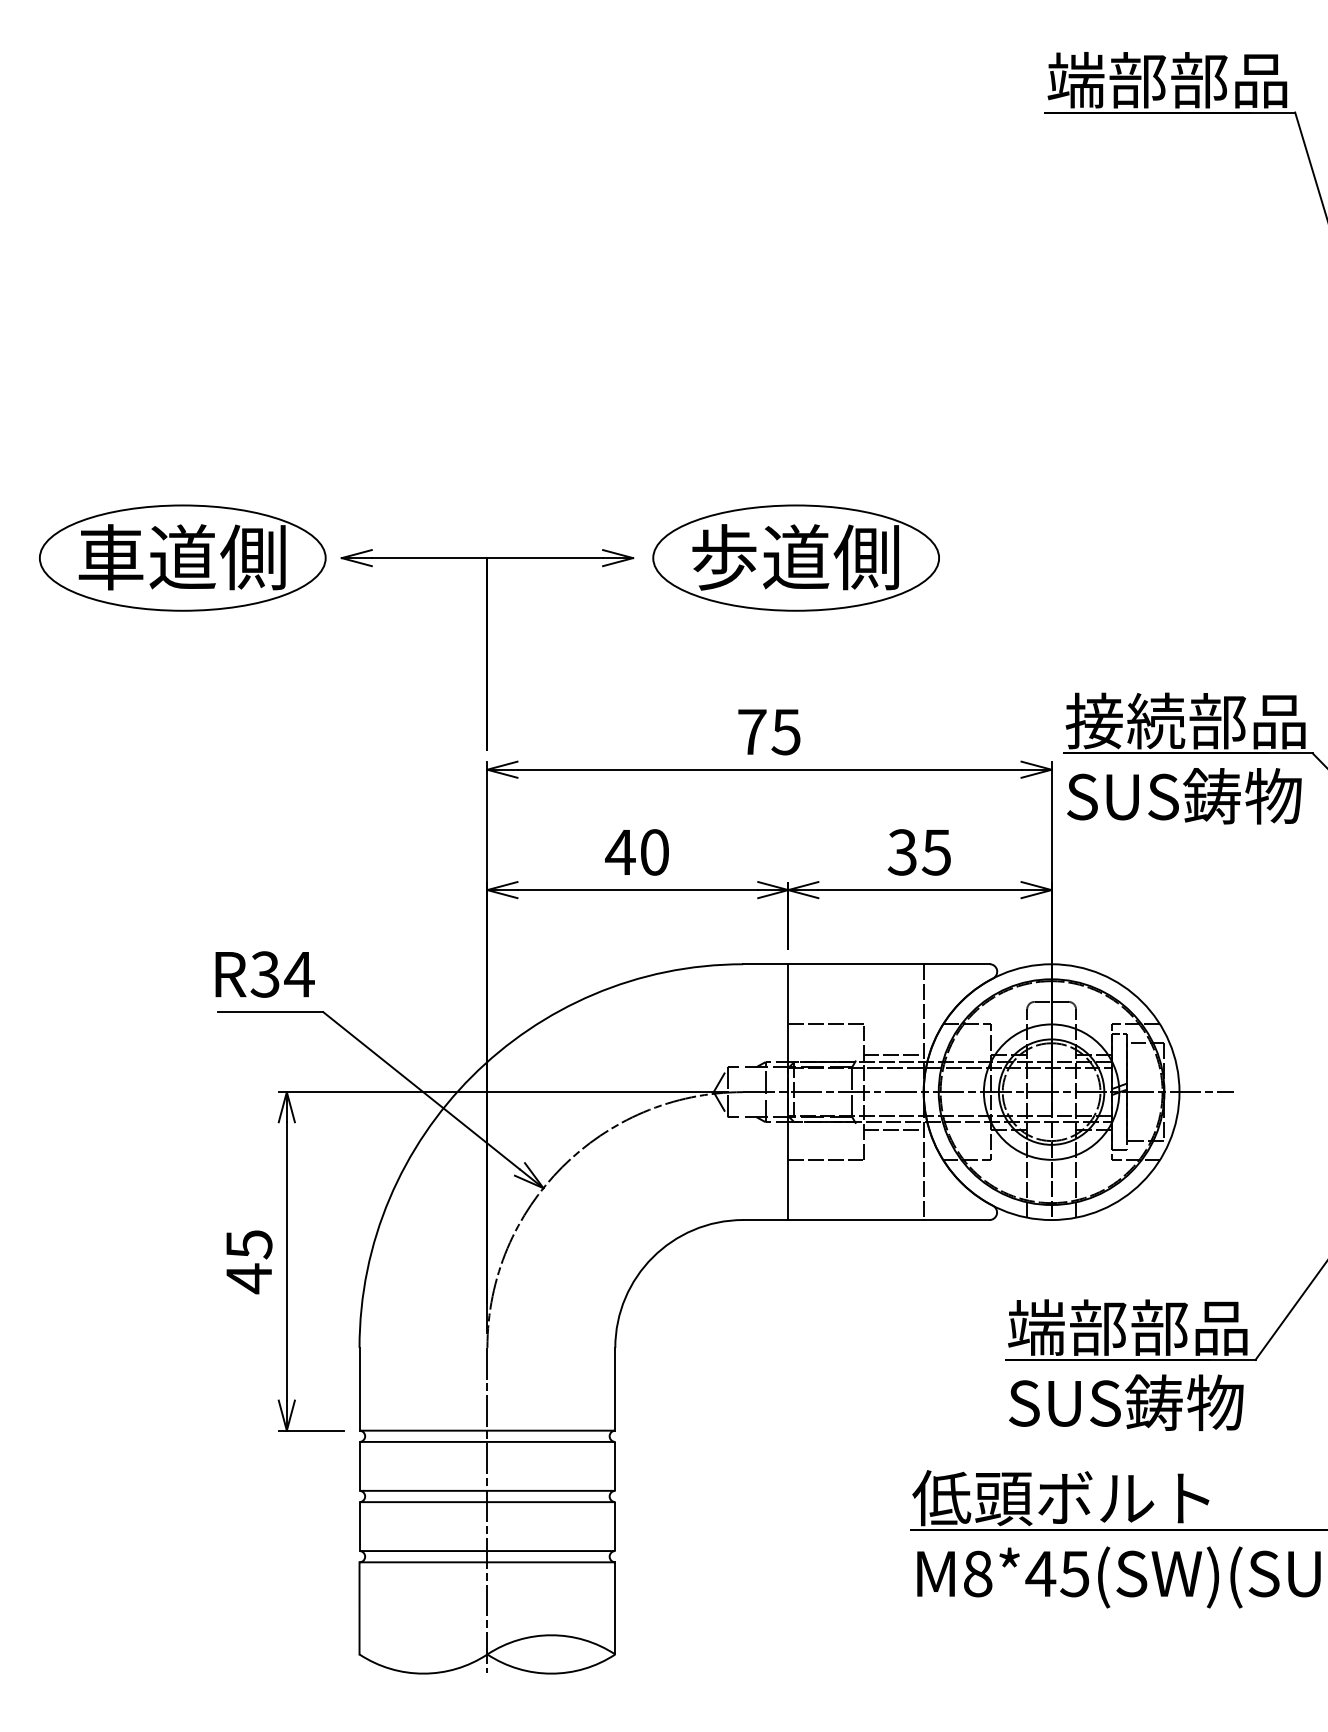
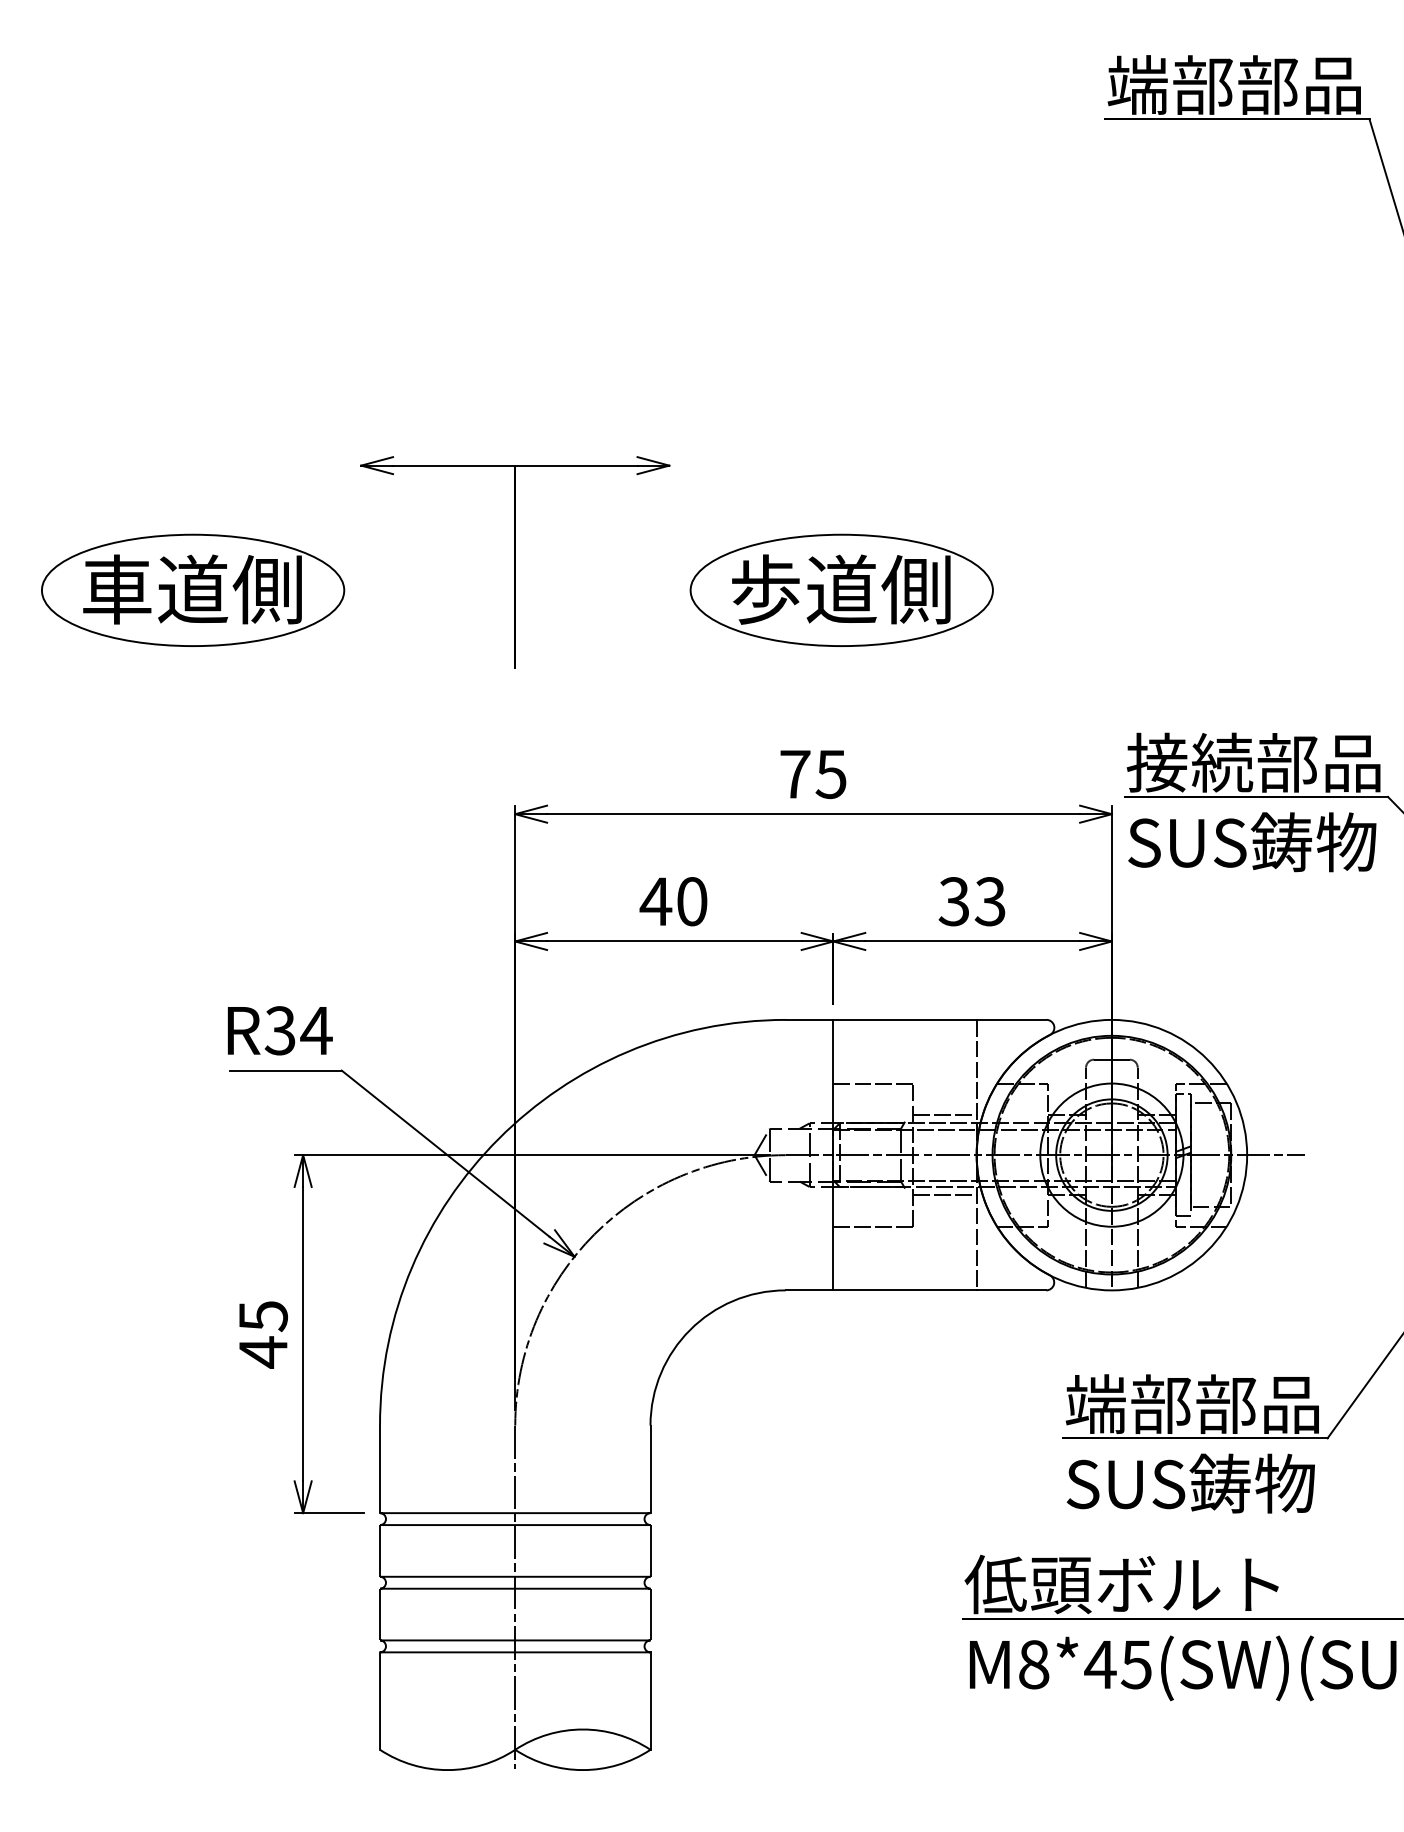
part: (487, 649) -> (515, 562), moved
text: (936, 852) -> (990, 901), 35 -> 33

